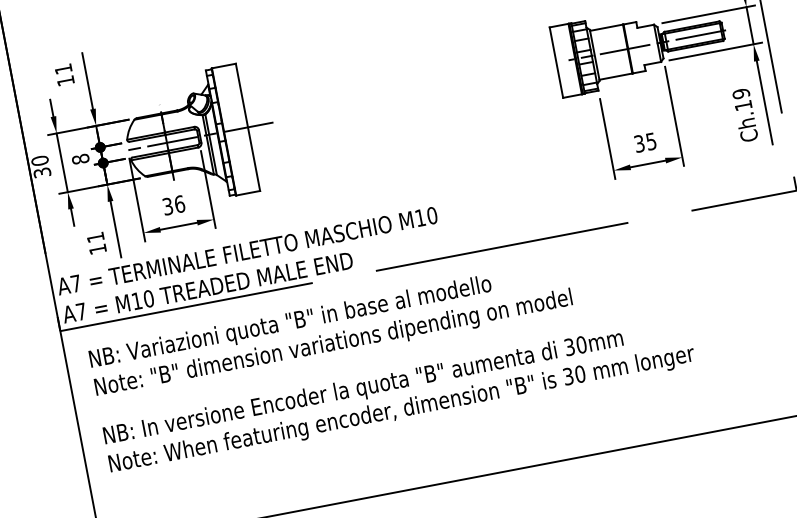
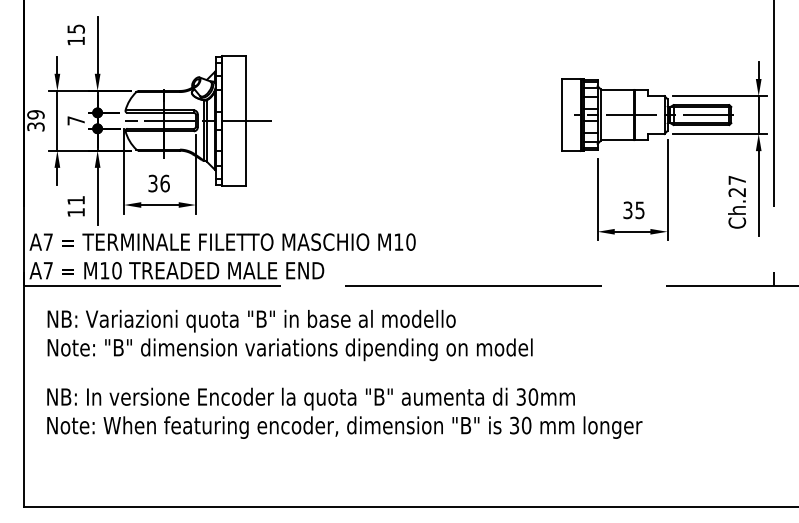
text: (62, 68) -> (75, 28), 11 -> 15
text: (742, 98) -> (737, 185), Ch.19 -> Ch.27
text: (79, 159) -> (75, 120), 8 -> 7
text: (39, 160) -> (35, 114), 30 -> 39

